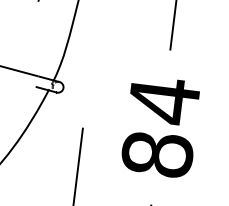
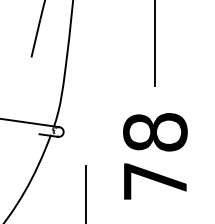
text: (160, 127) -> (155, 156), 84 -> 78

